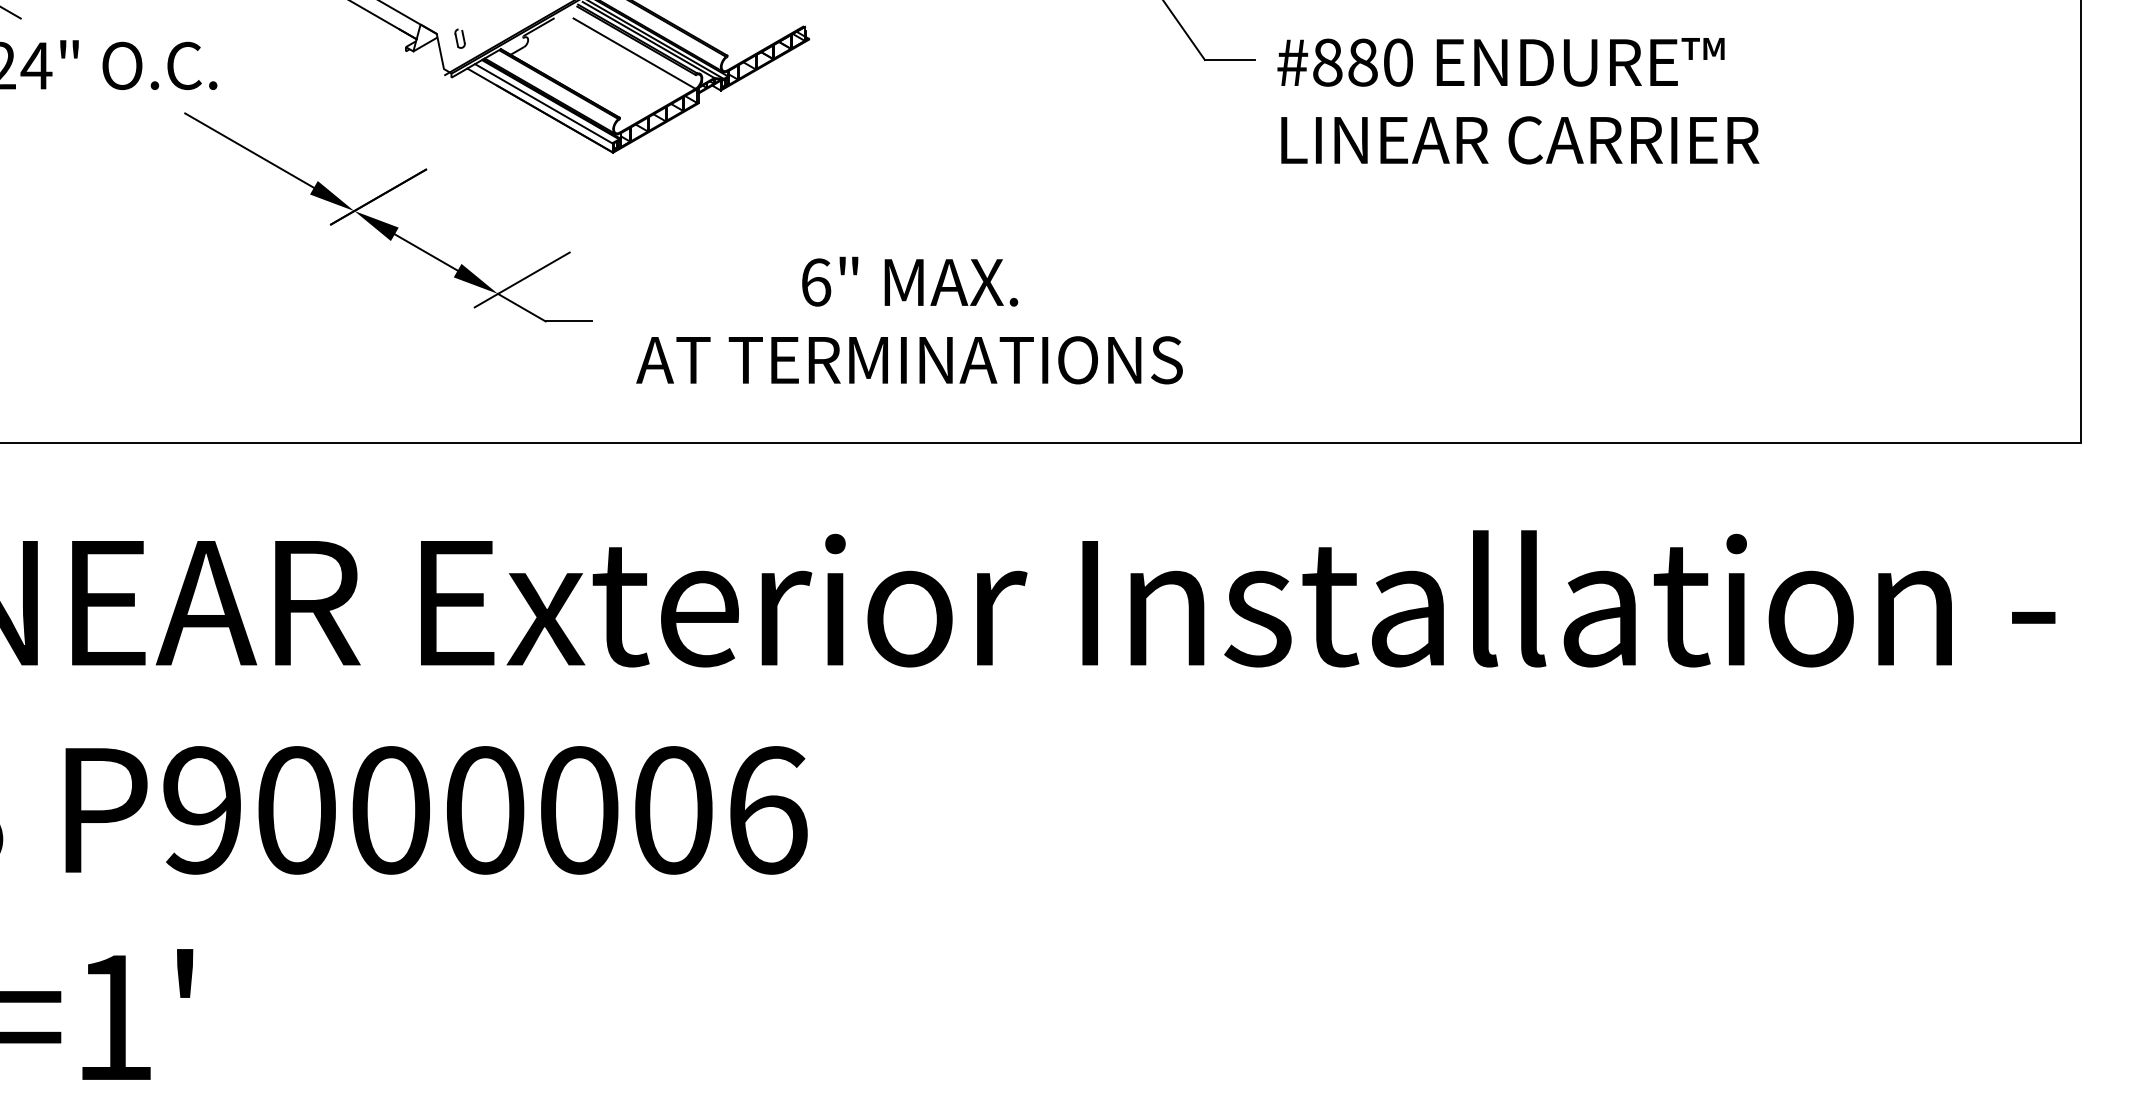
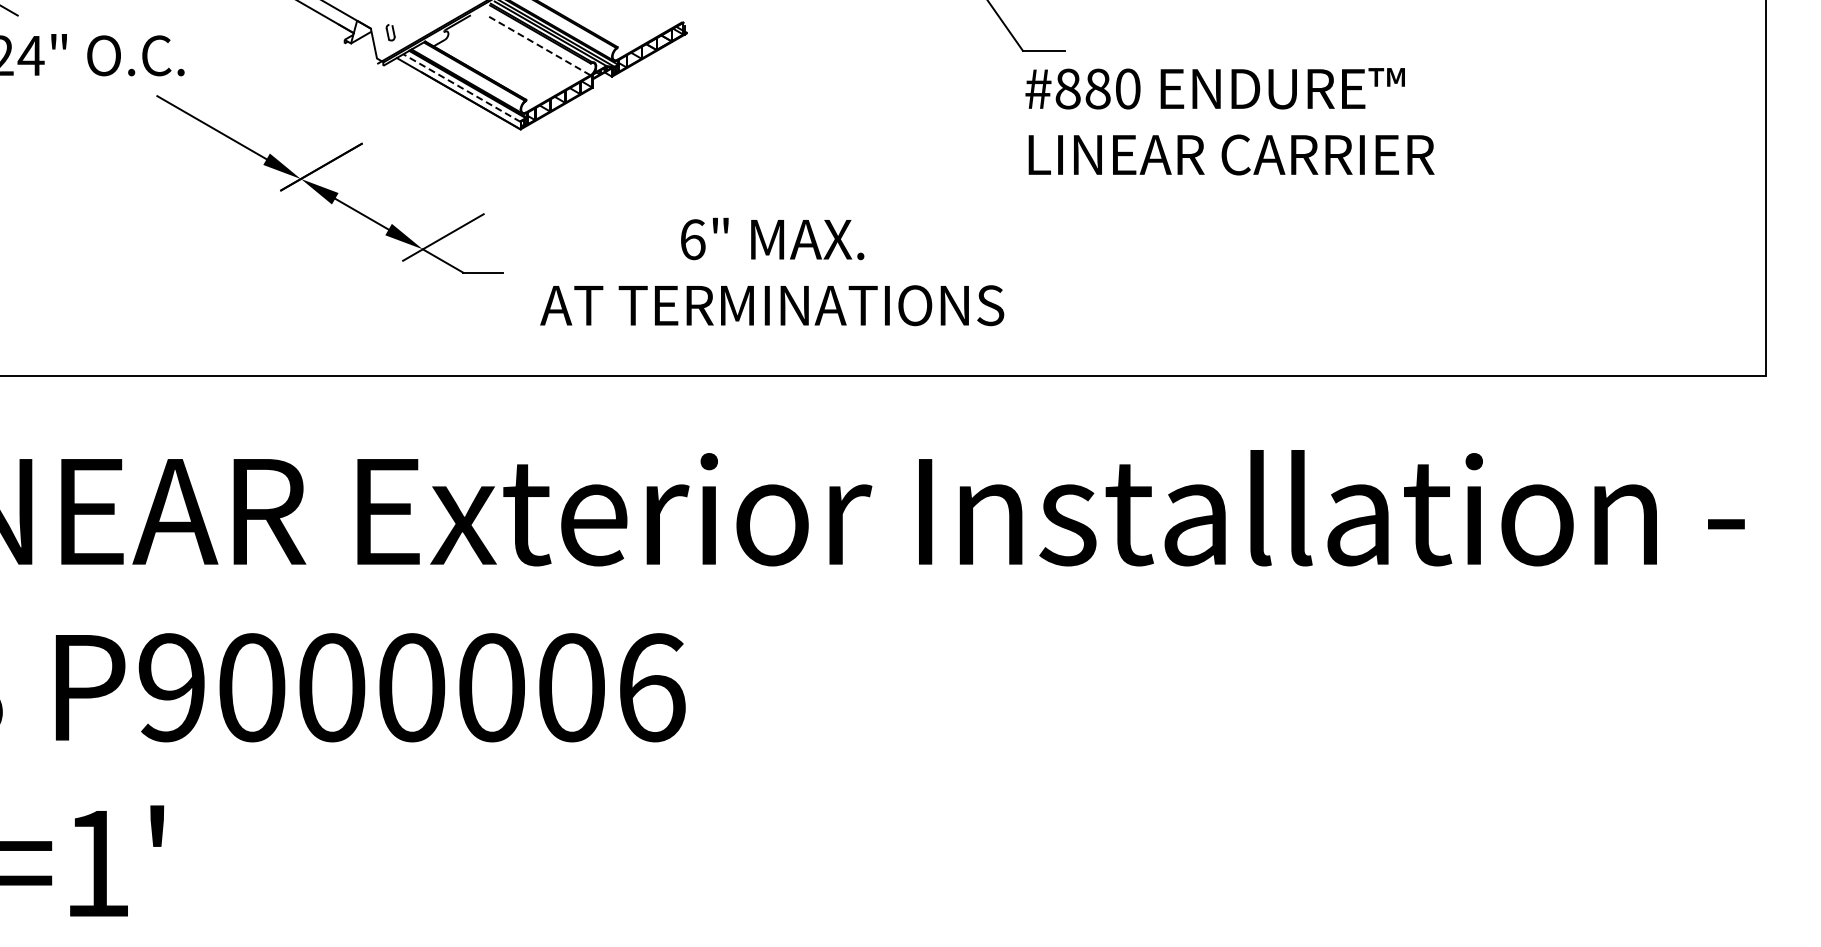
line: (634, 53) -> (538, 45), solid -> dashed
text: (1517, 100) -> (1229, 121), moved
line: (544, 104) -> (462, 88), solid -> dashed

